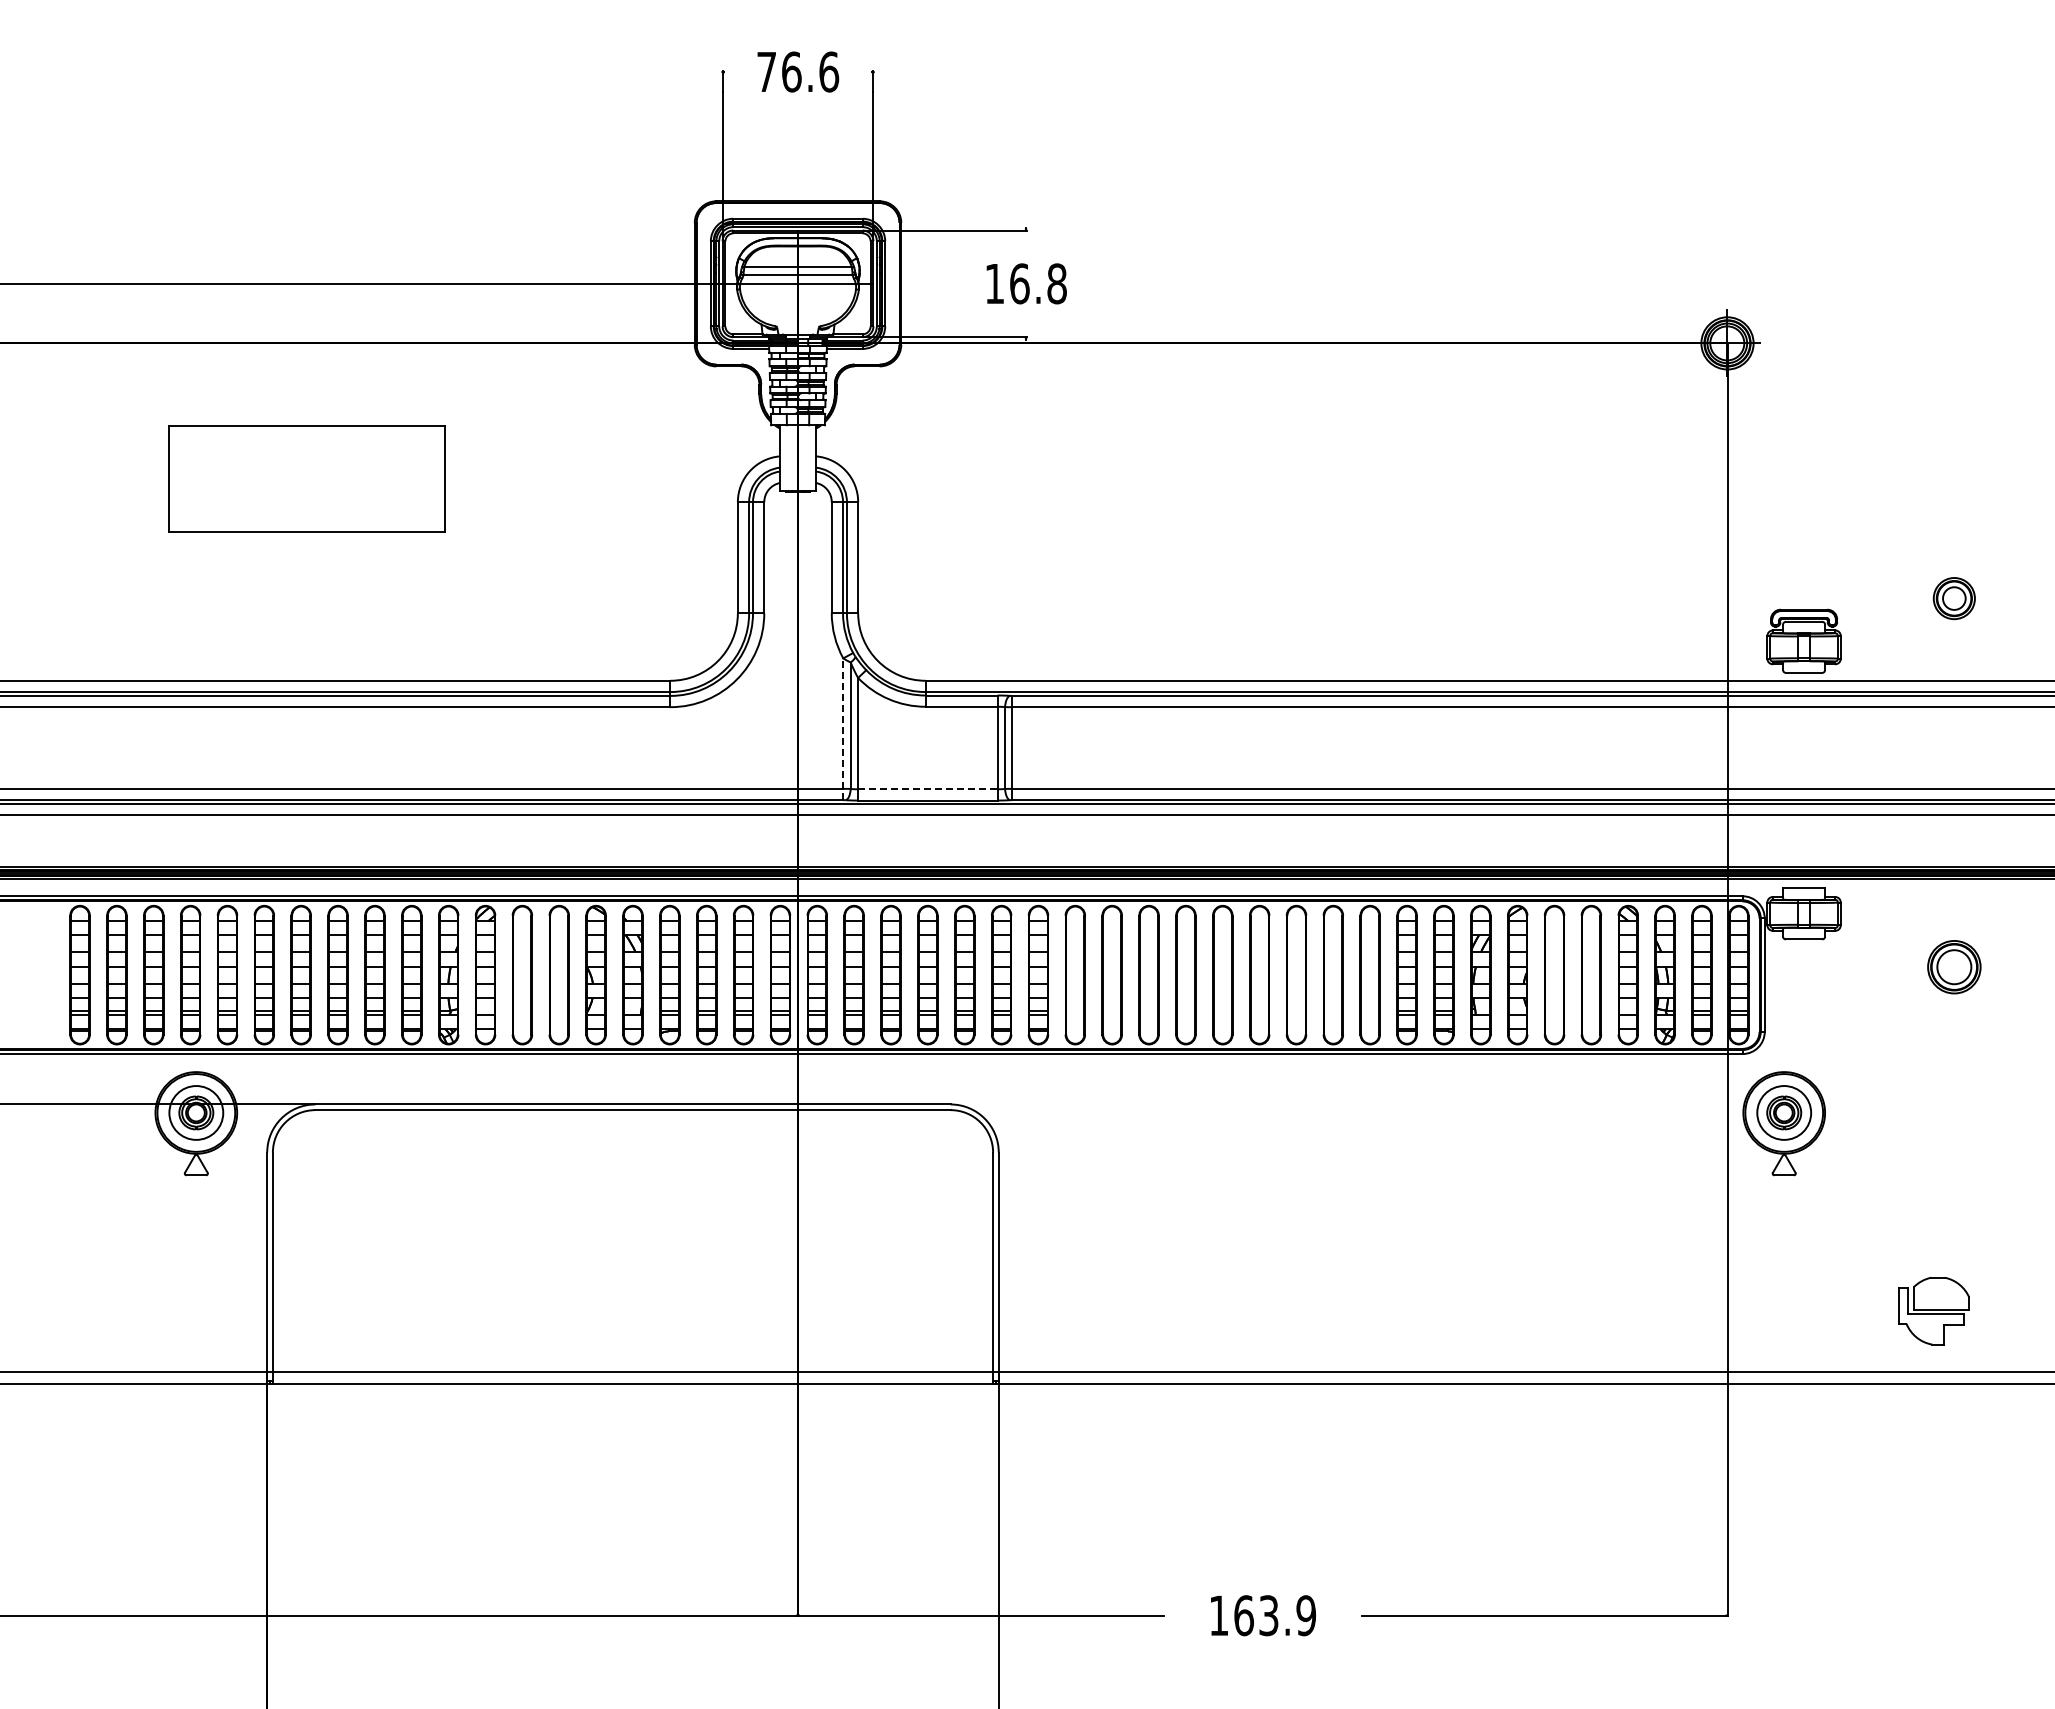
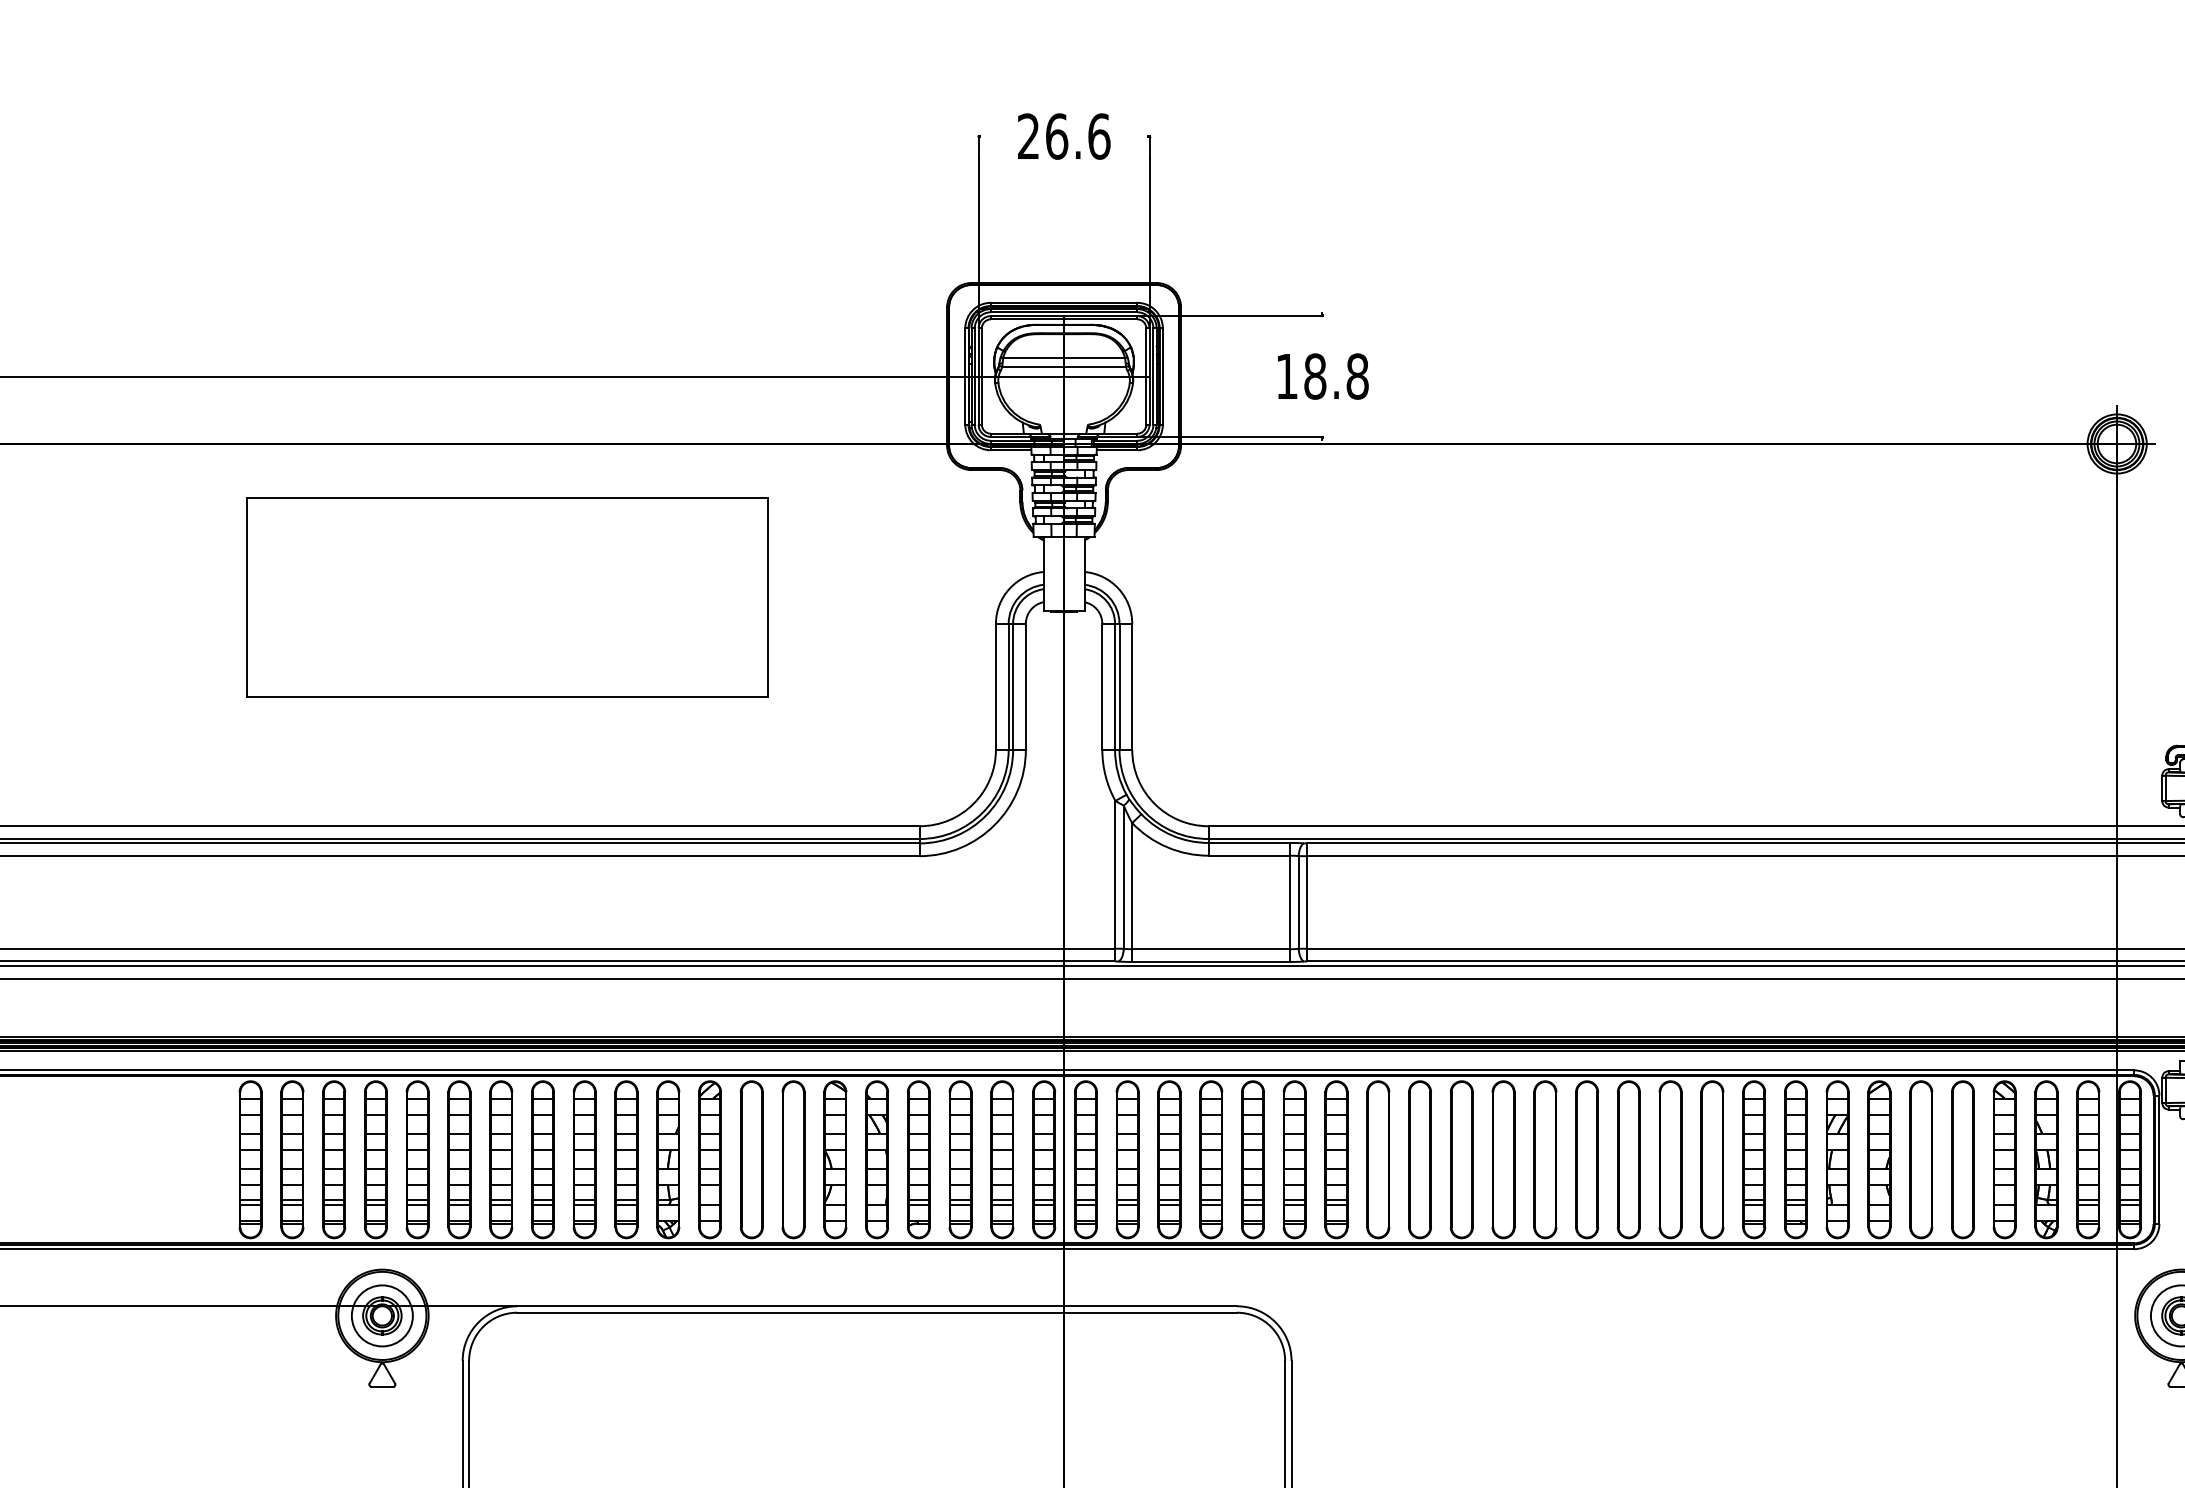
text: (766, 71) -> (1028, 135), 76.6 -> 26.6
text: (1019, 283) -> (1315, 376), 16.8 -> 18.8
part: (306, 478) -> (507, 597), size x1.67
line: (843, 729) -> (1115, 881), dashed -> solid
line: (927, 789) -> (1210, 949), dashed -> solid

